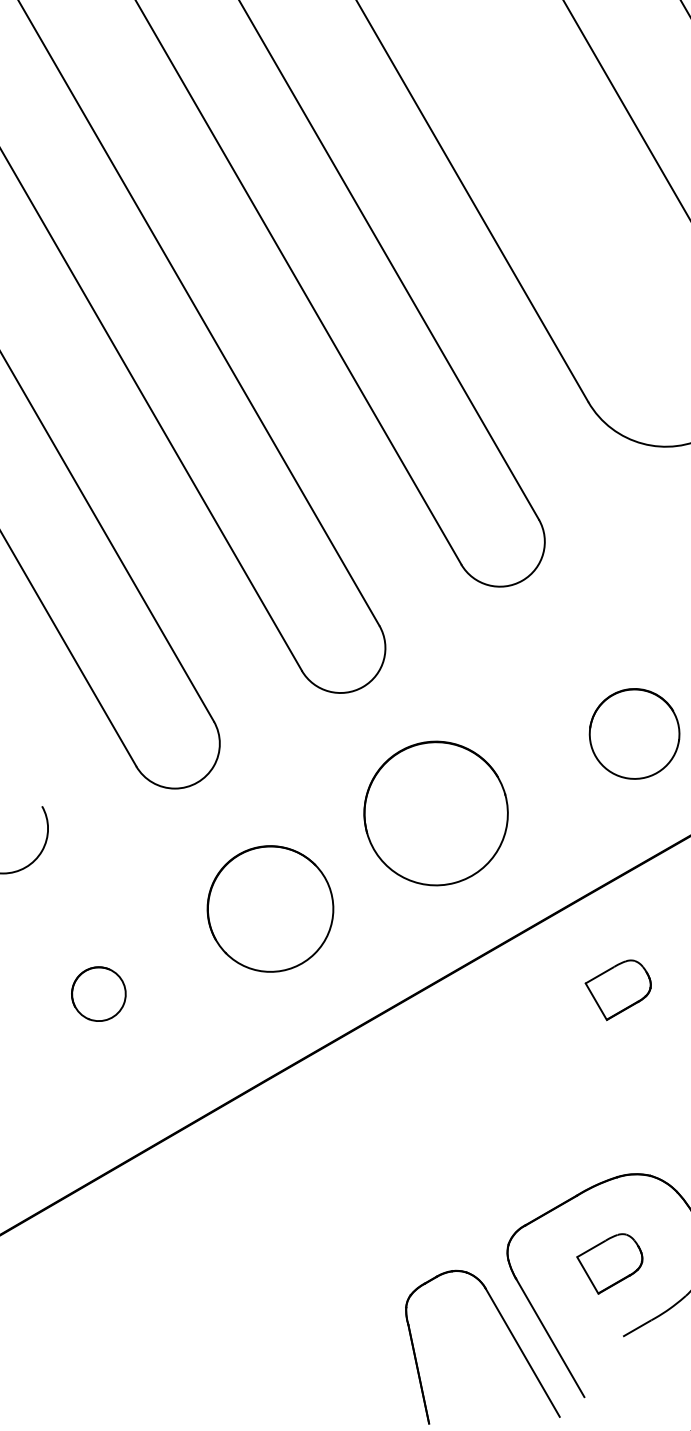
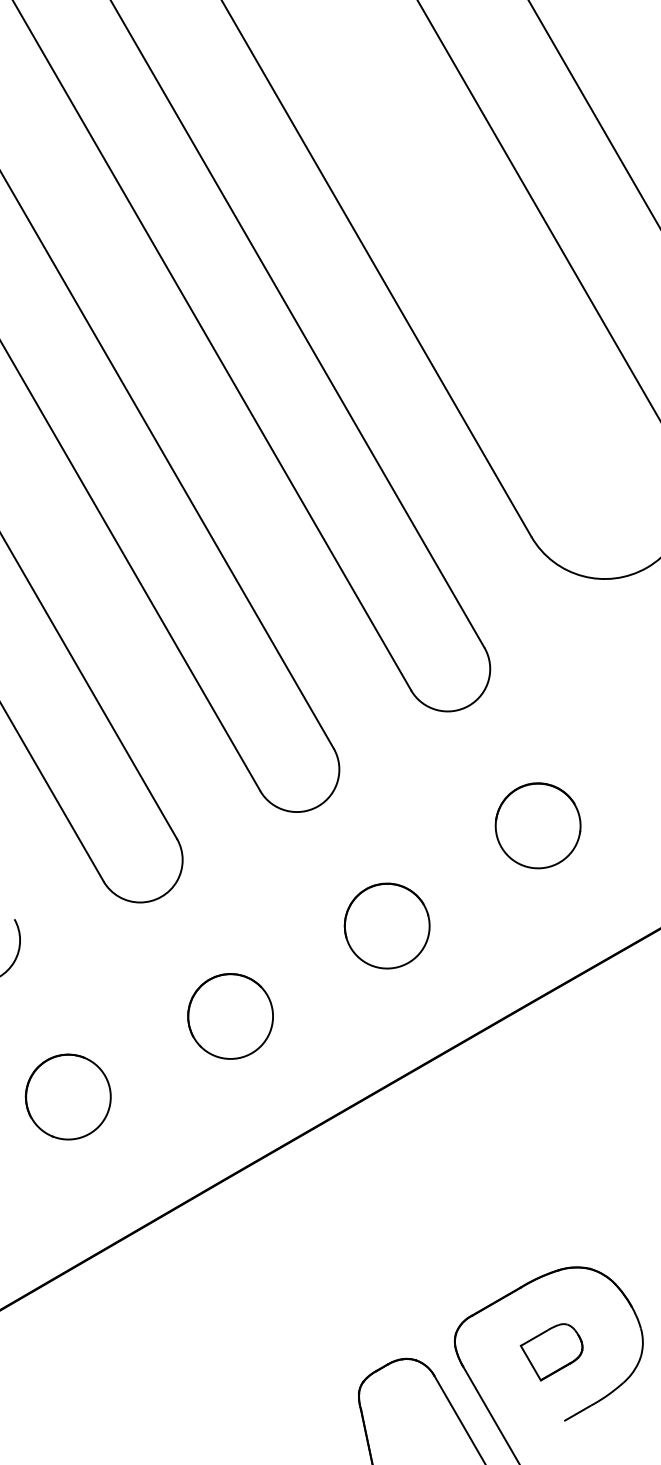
part: (633, 733) -> (537, 825), moved
part: (435, 812) -> (386, 925), size x0.62
part: (270, 909) -> (230, 1016), size x0.71
part: (618, 990) -> (559, 1093), removed
part: (98, 993) -> (67, 1096), size x1.67

